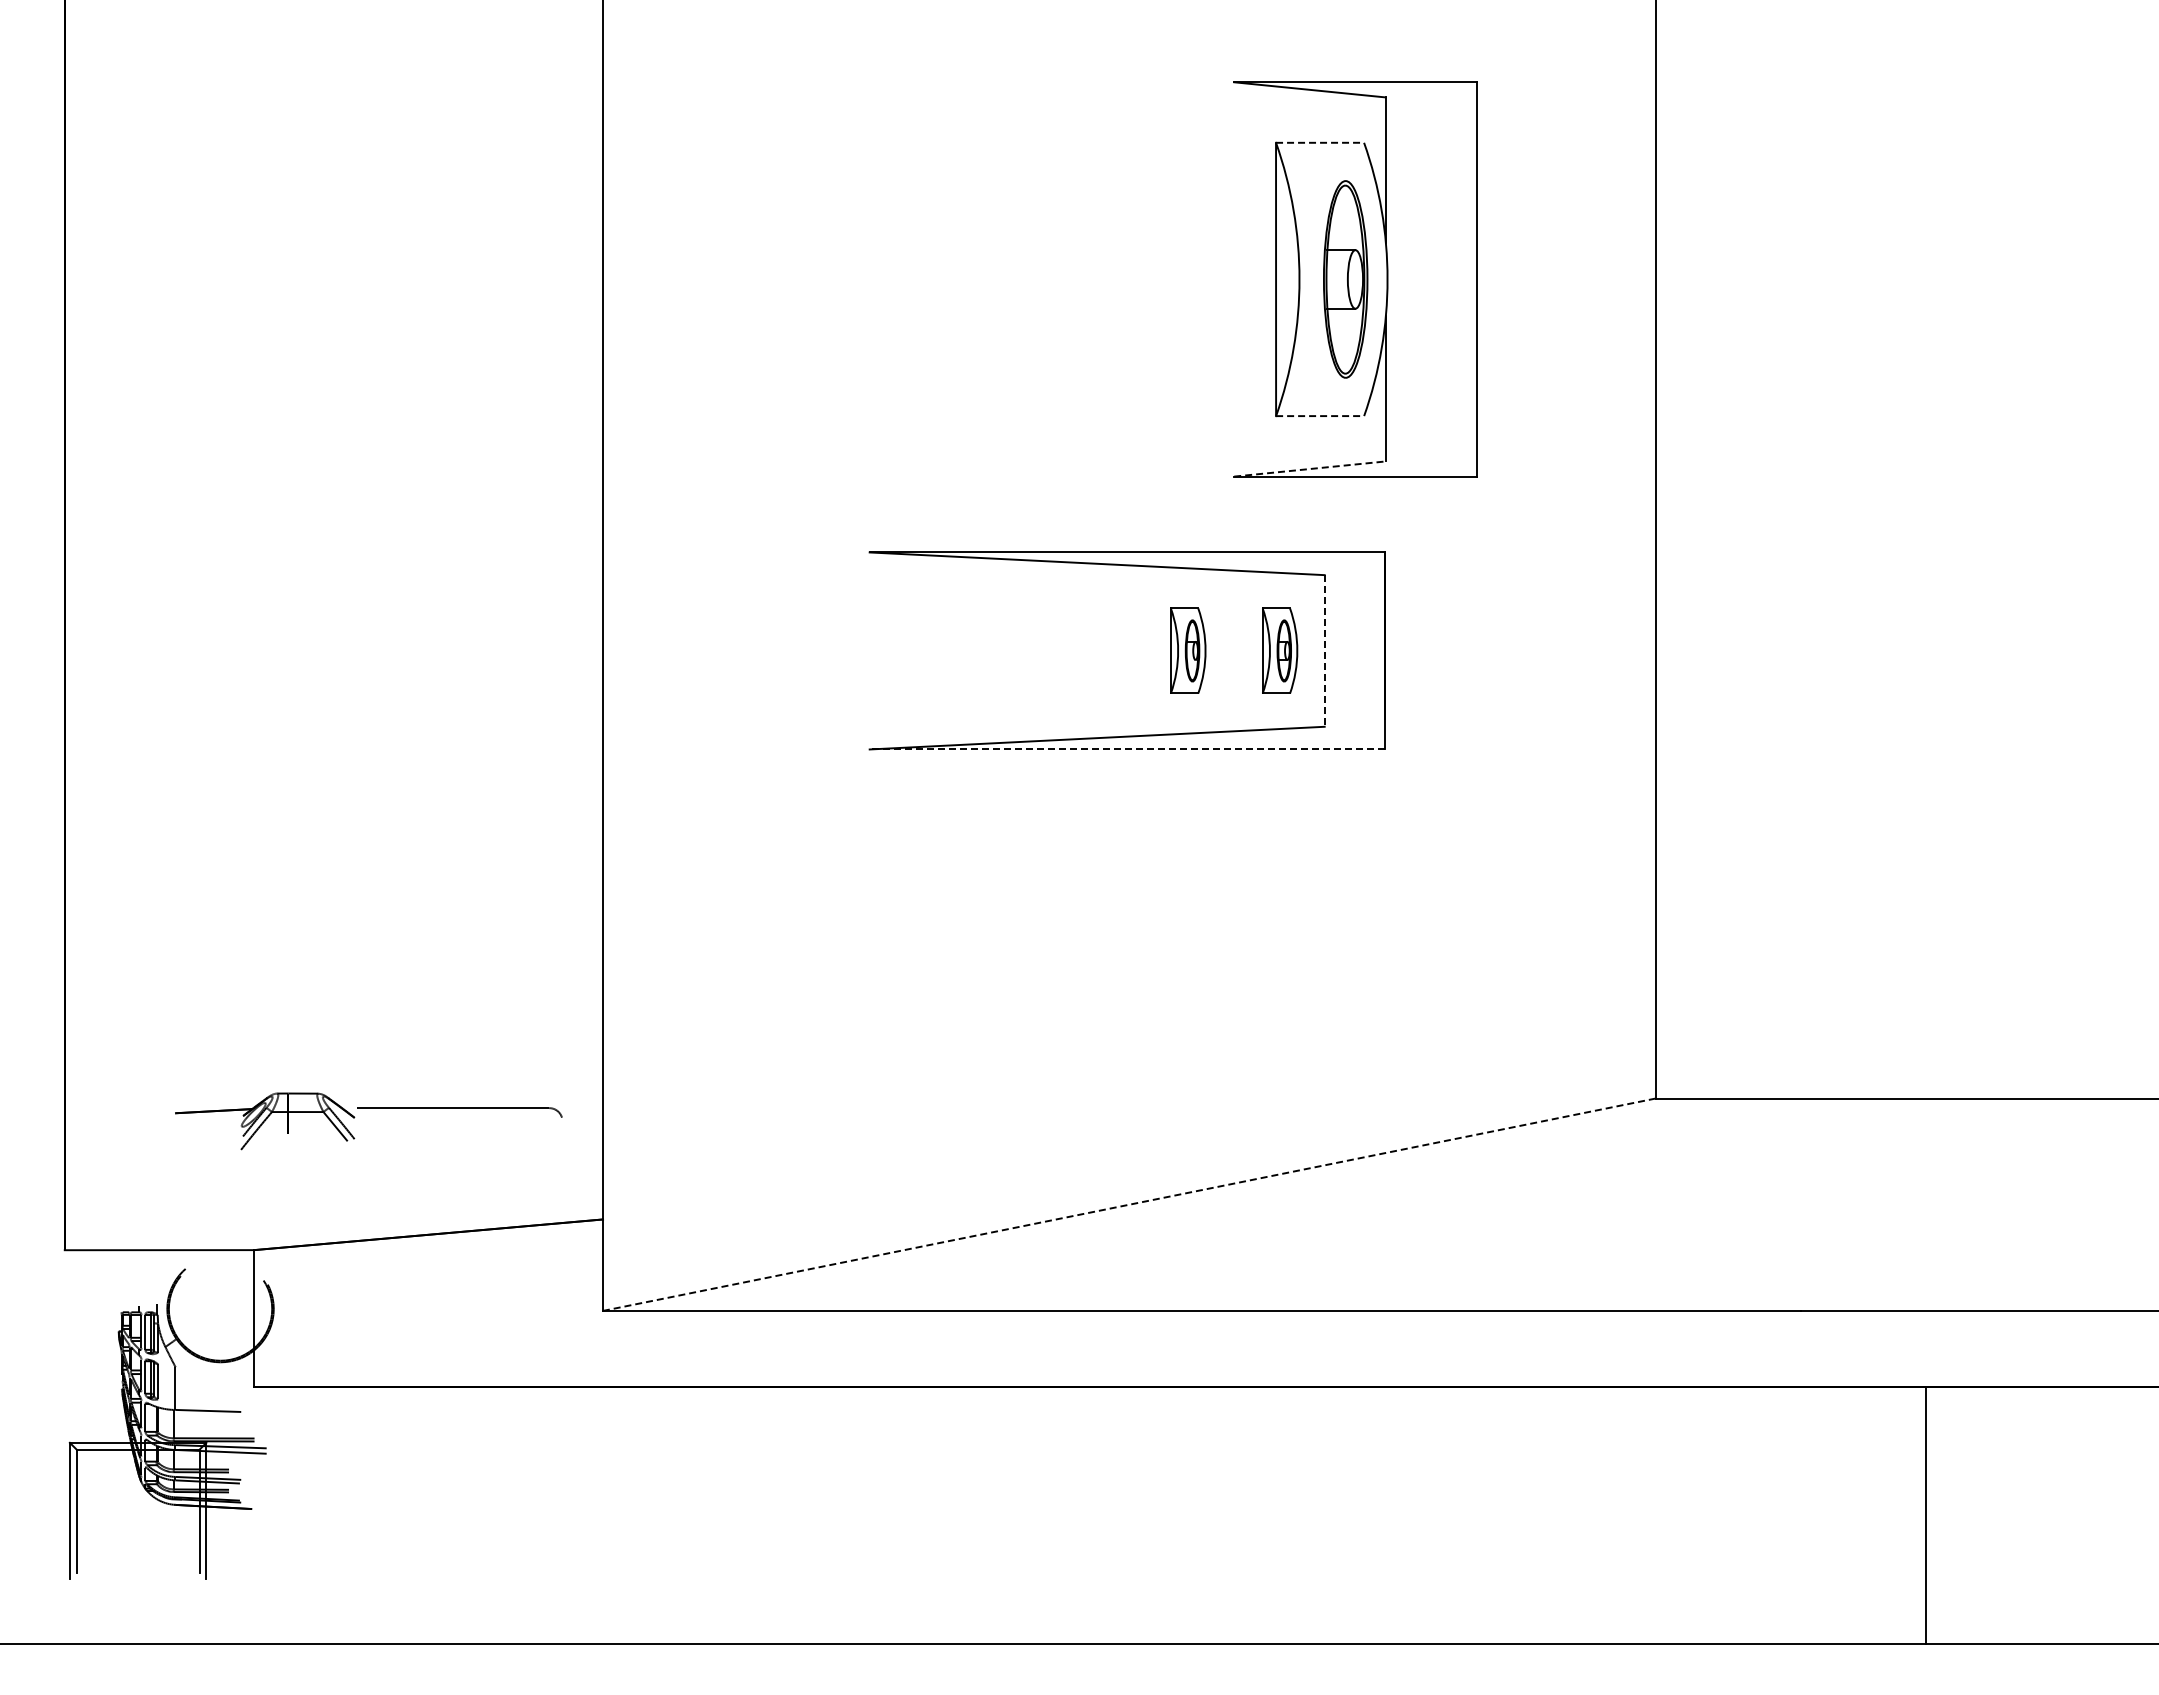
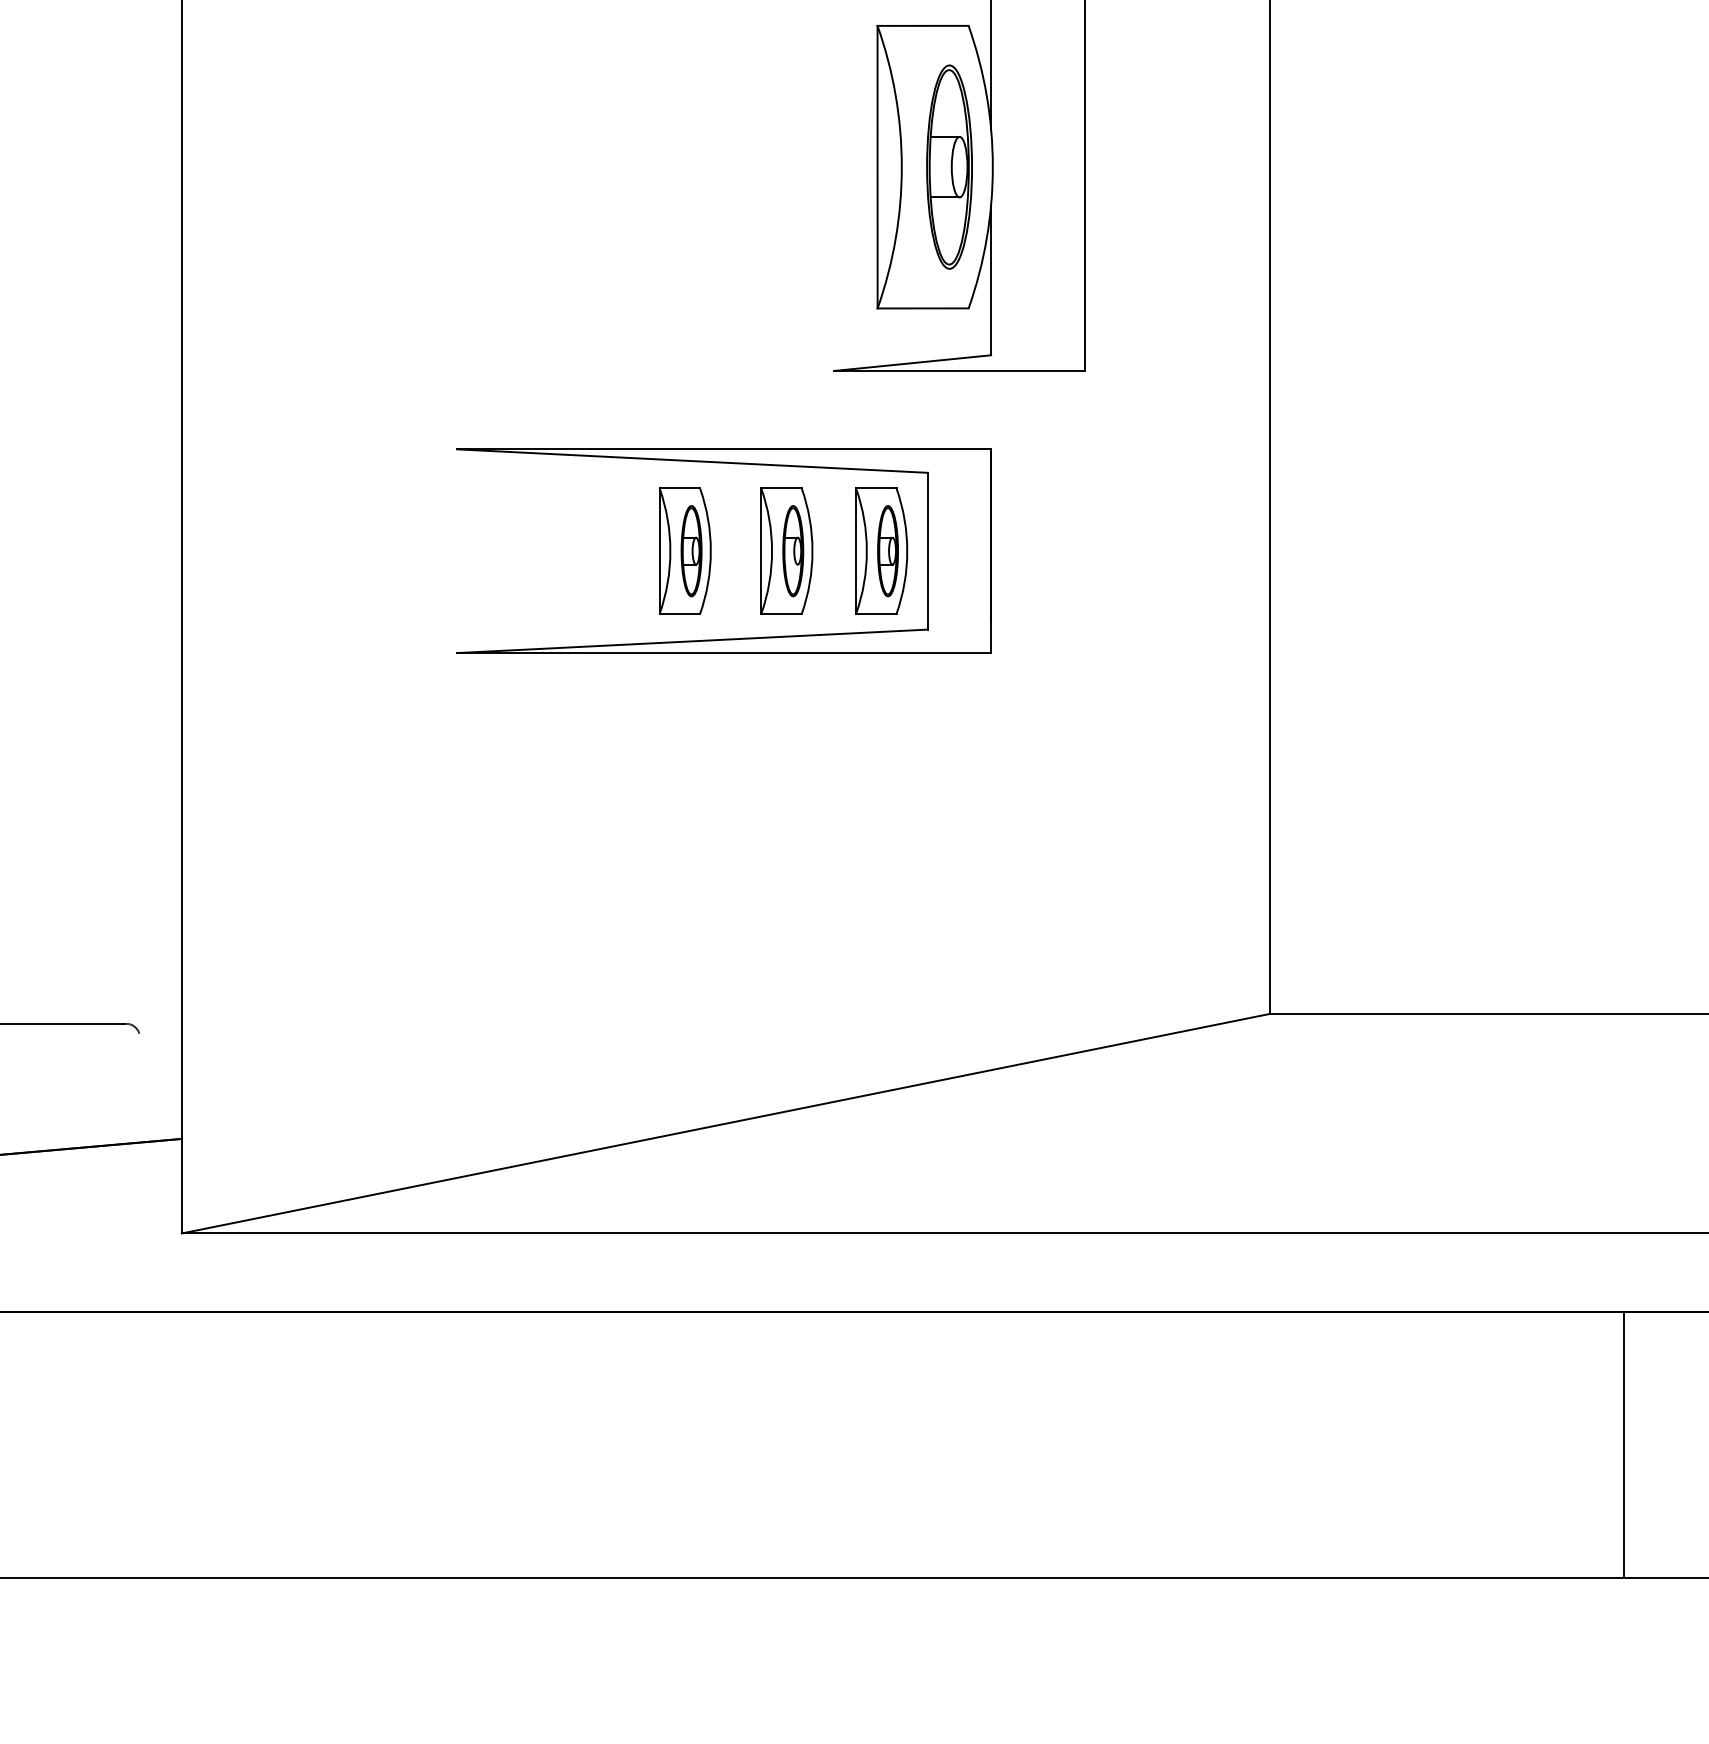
line: (1320, 142) -> (923, 25), dashed -> solid
line: (1320, 416) -> (923, 308), dashed -> solid
line: (1310, 468) -> (913, 362), dashed -> solid
part: (1089, 650) -> (684, 550), added
part: (1187, 650) -> (786, 550), size x1.43
part: (1279, 650) -> (881, 550), size x1.43
line: (1324, 650) -> (927, 550), dashed -> solid
line: (1127, 749) -> (723, 653), dashed -> solid
line: (1129, 1204) -> (726, 1123), dashed -> solid
line: (1926, 1515) -> (1624, 1444), moved

